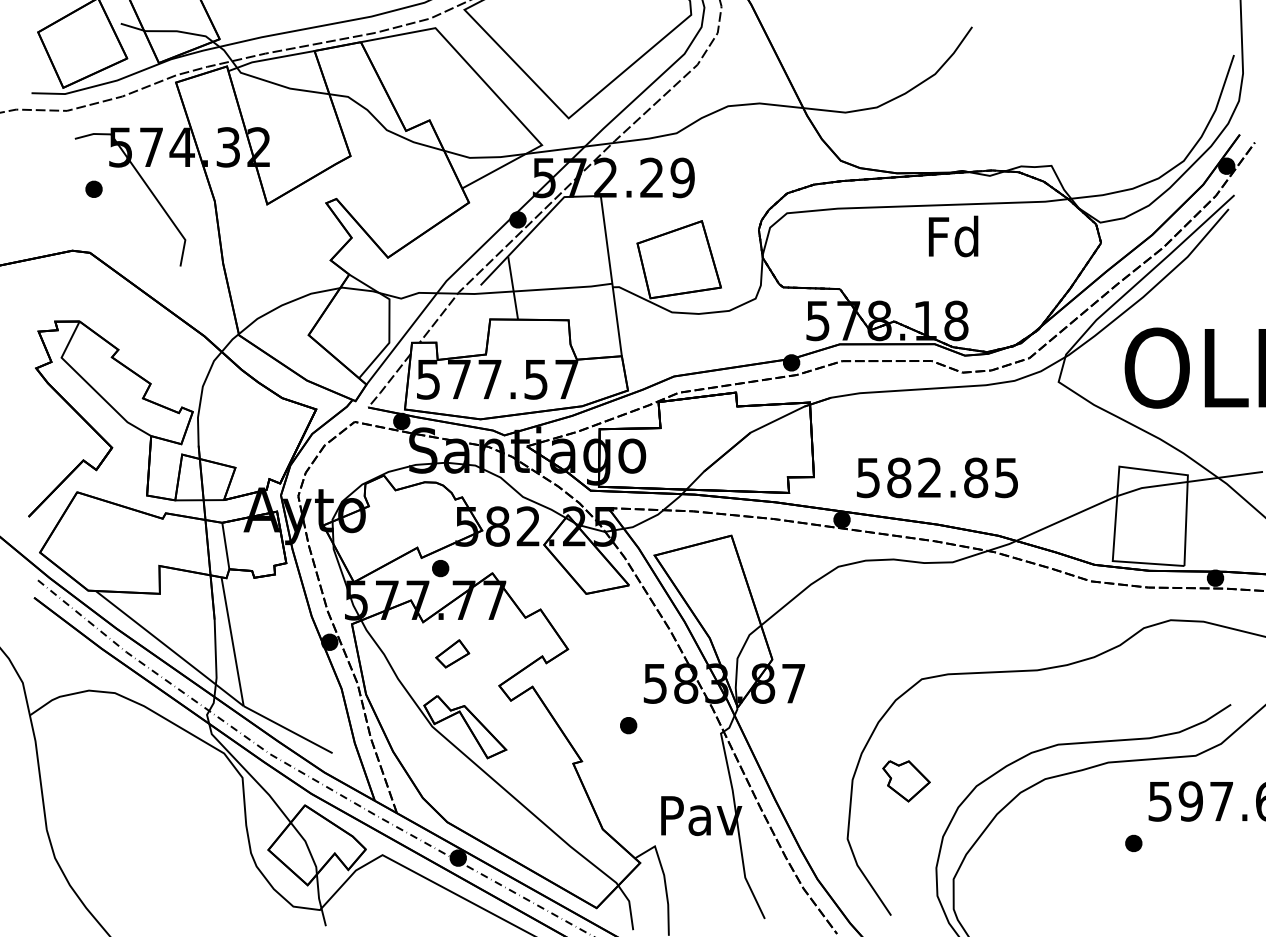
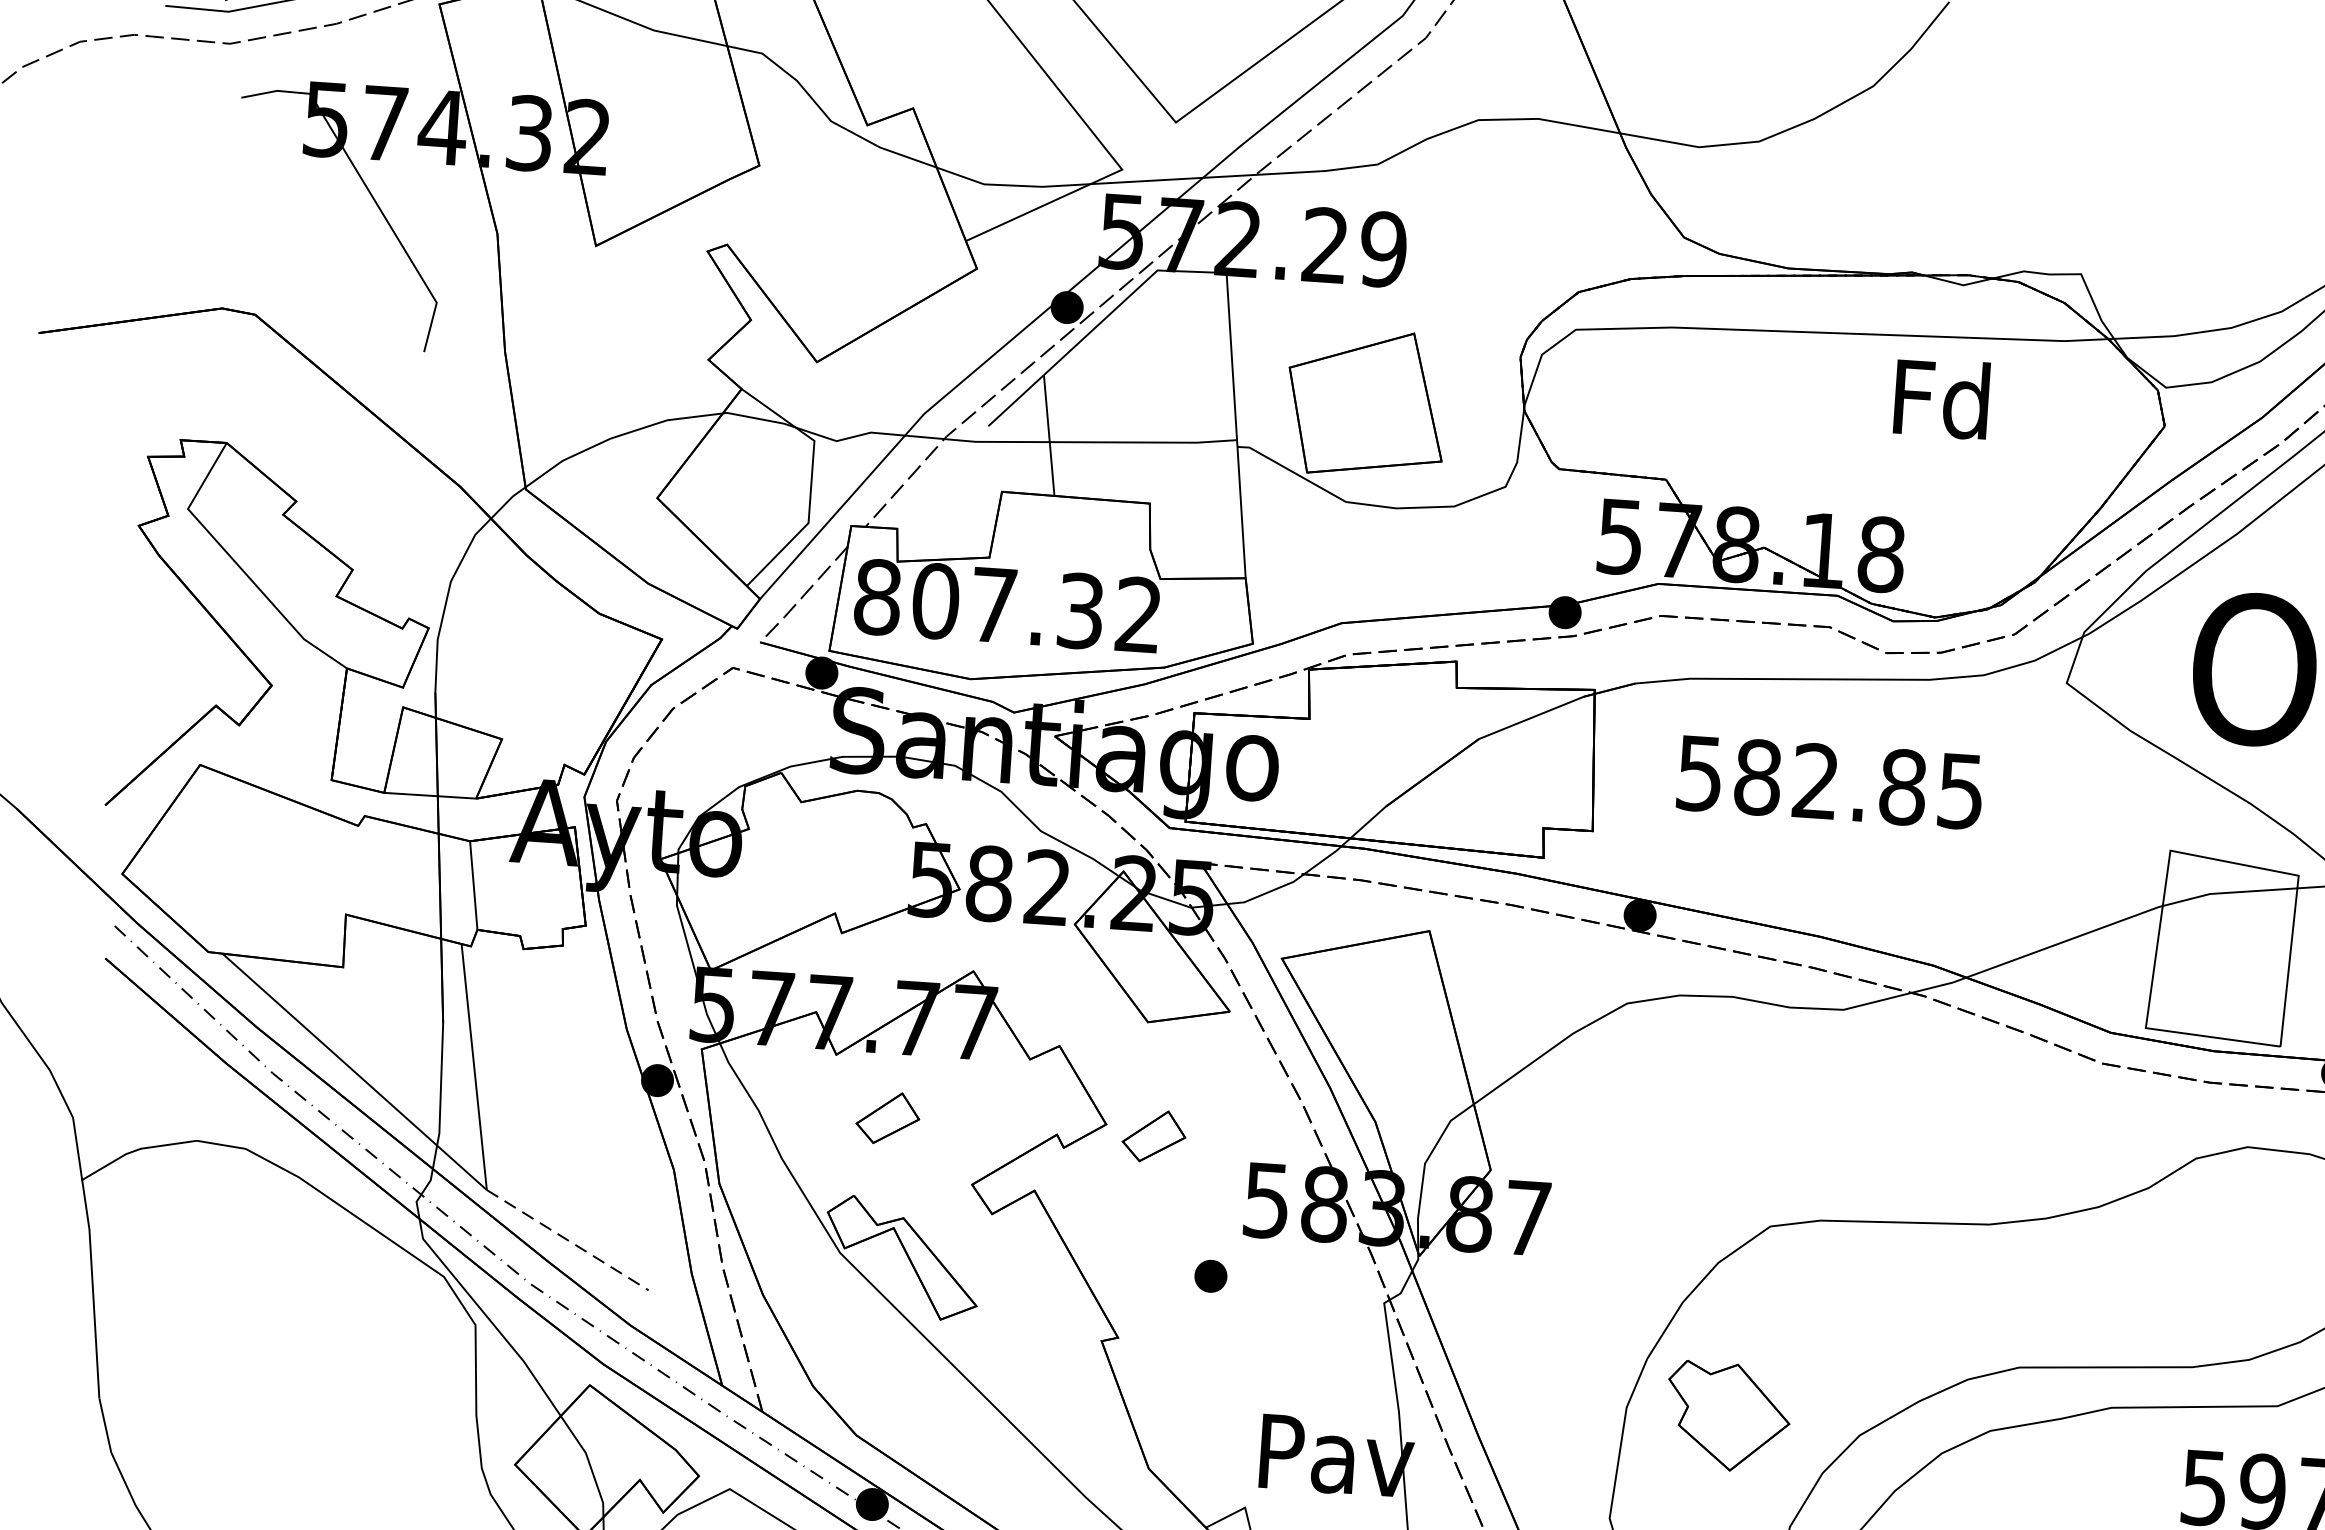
part: (93, 188) -> (270, 193), removed
text: (953, 236) -> (1941, 398), moved
text: (497, 379) -> (1007, 606), 577.57 -> 807.32
text: (937, 477) -> (1830, 781), moved
part: (440, 568) -> (876, 955), removed
part: (593, 653) -> (1153, 1135), added
line: (288, 729) -> (568, 1239), solid -> dashed
part: (906, 781) -> (1728, 1417), size x1.4

